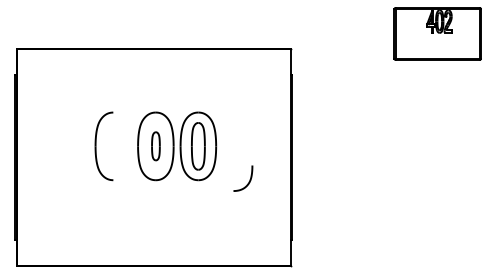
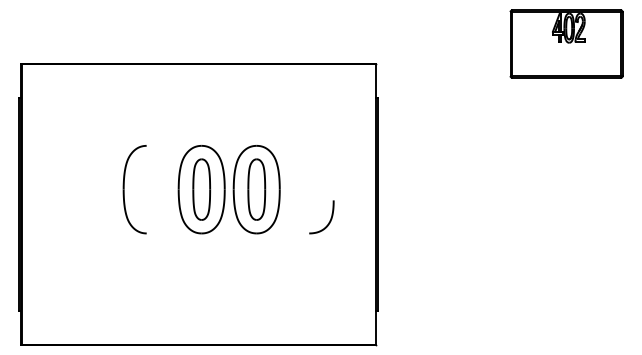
part: (155, 146) -> (201, 189), size x1.67
curve: (249, 181) -> (329, 220), moved

